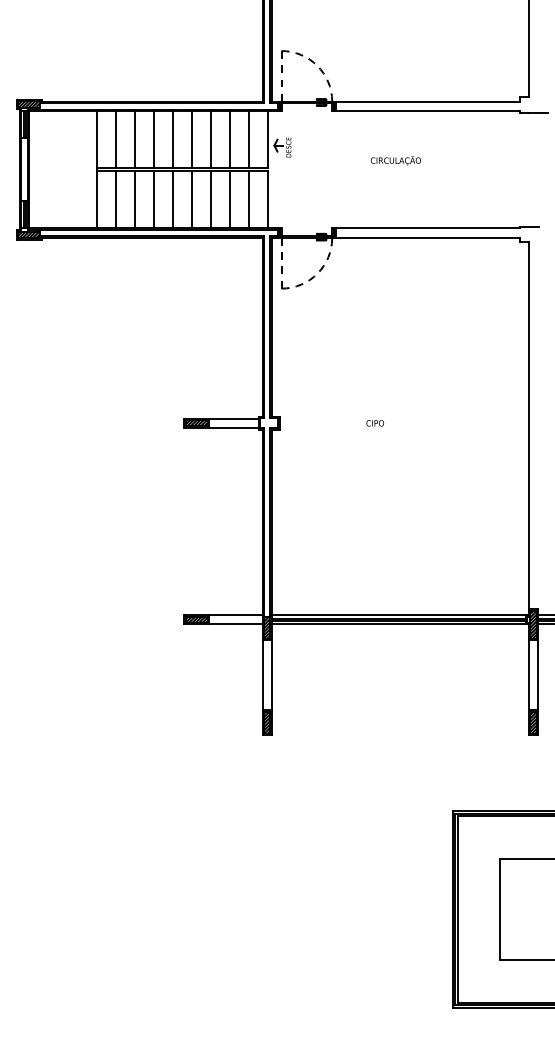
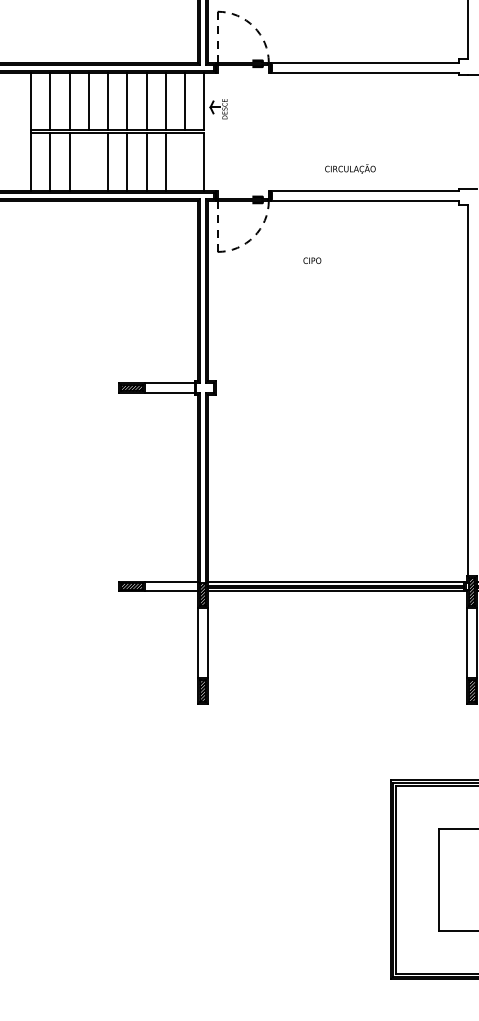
text: (395, 160) -> (350, 168), moved
line: (154, 199) -> (89, 161), removed
line: (249, 199) -> (185, 161), removed
text: (374, 423) -> (311, 260), moved

